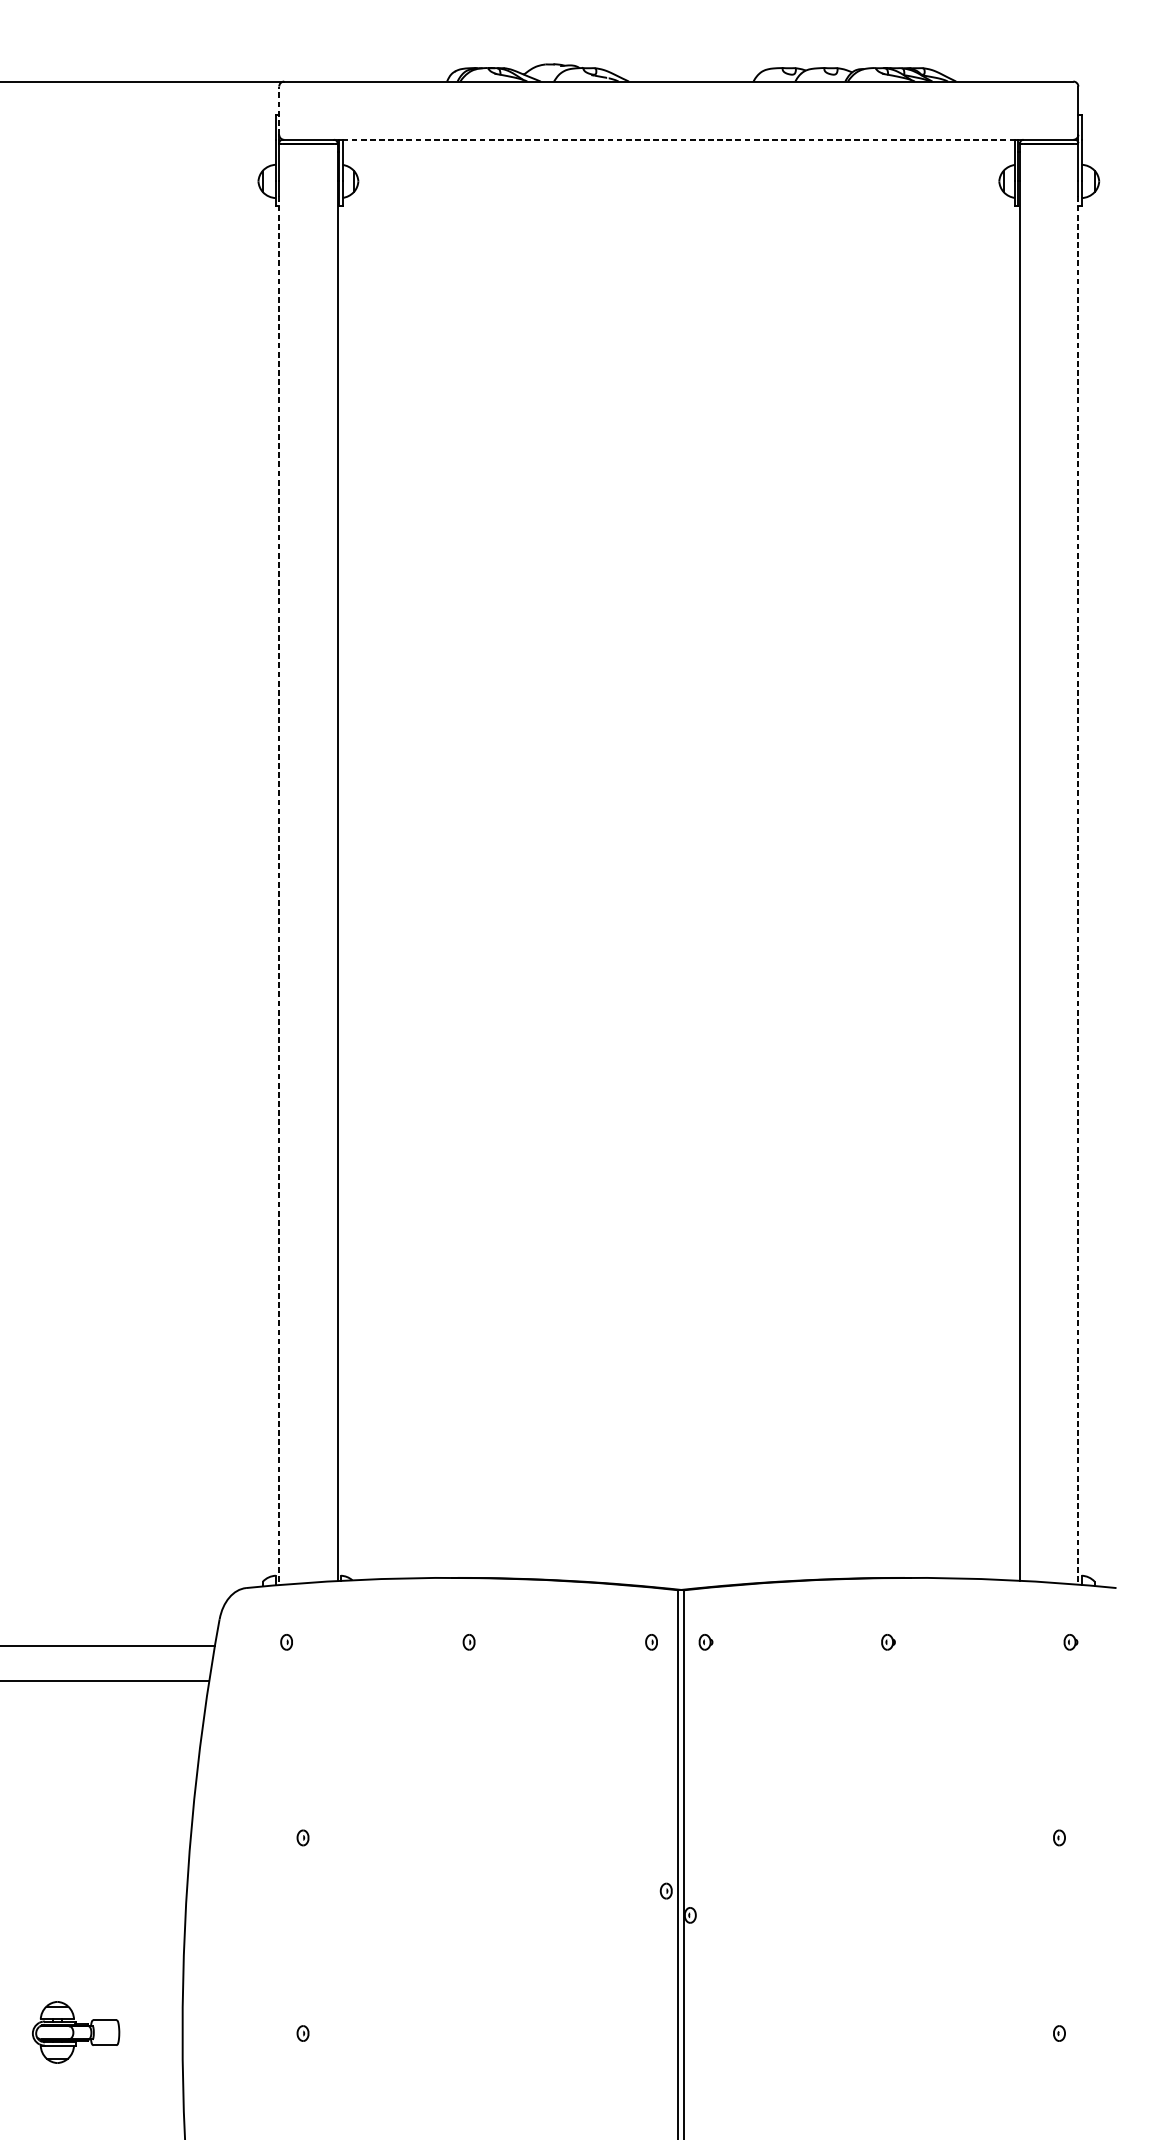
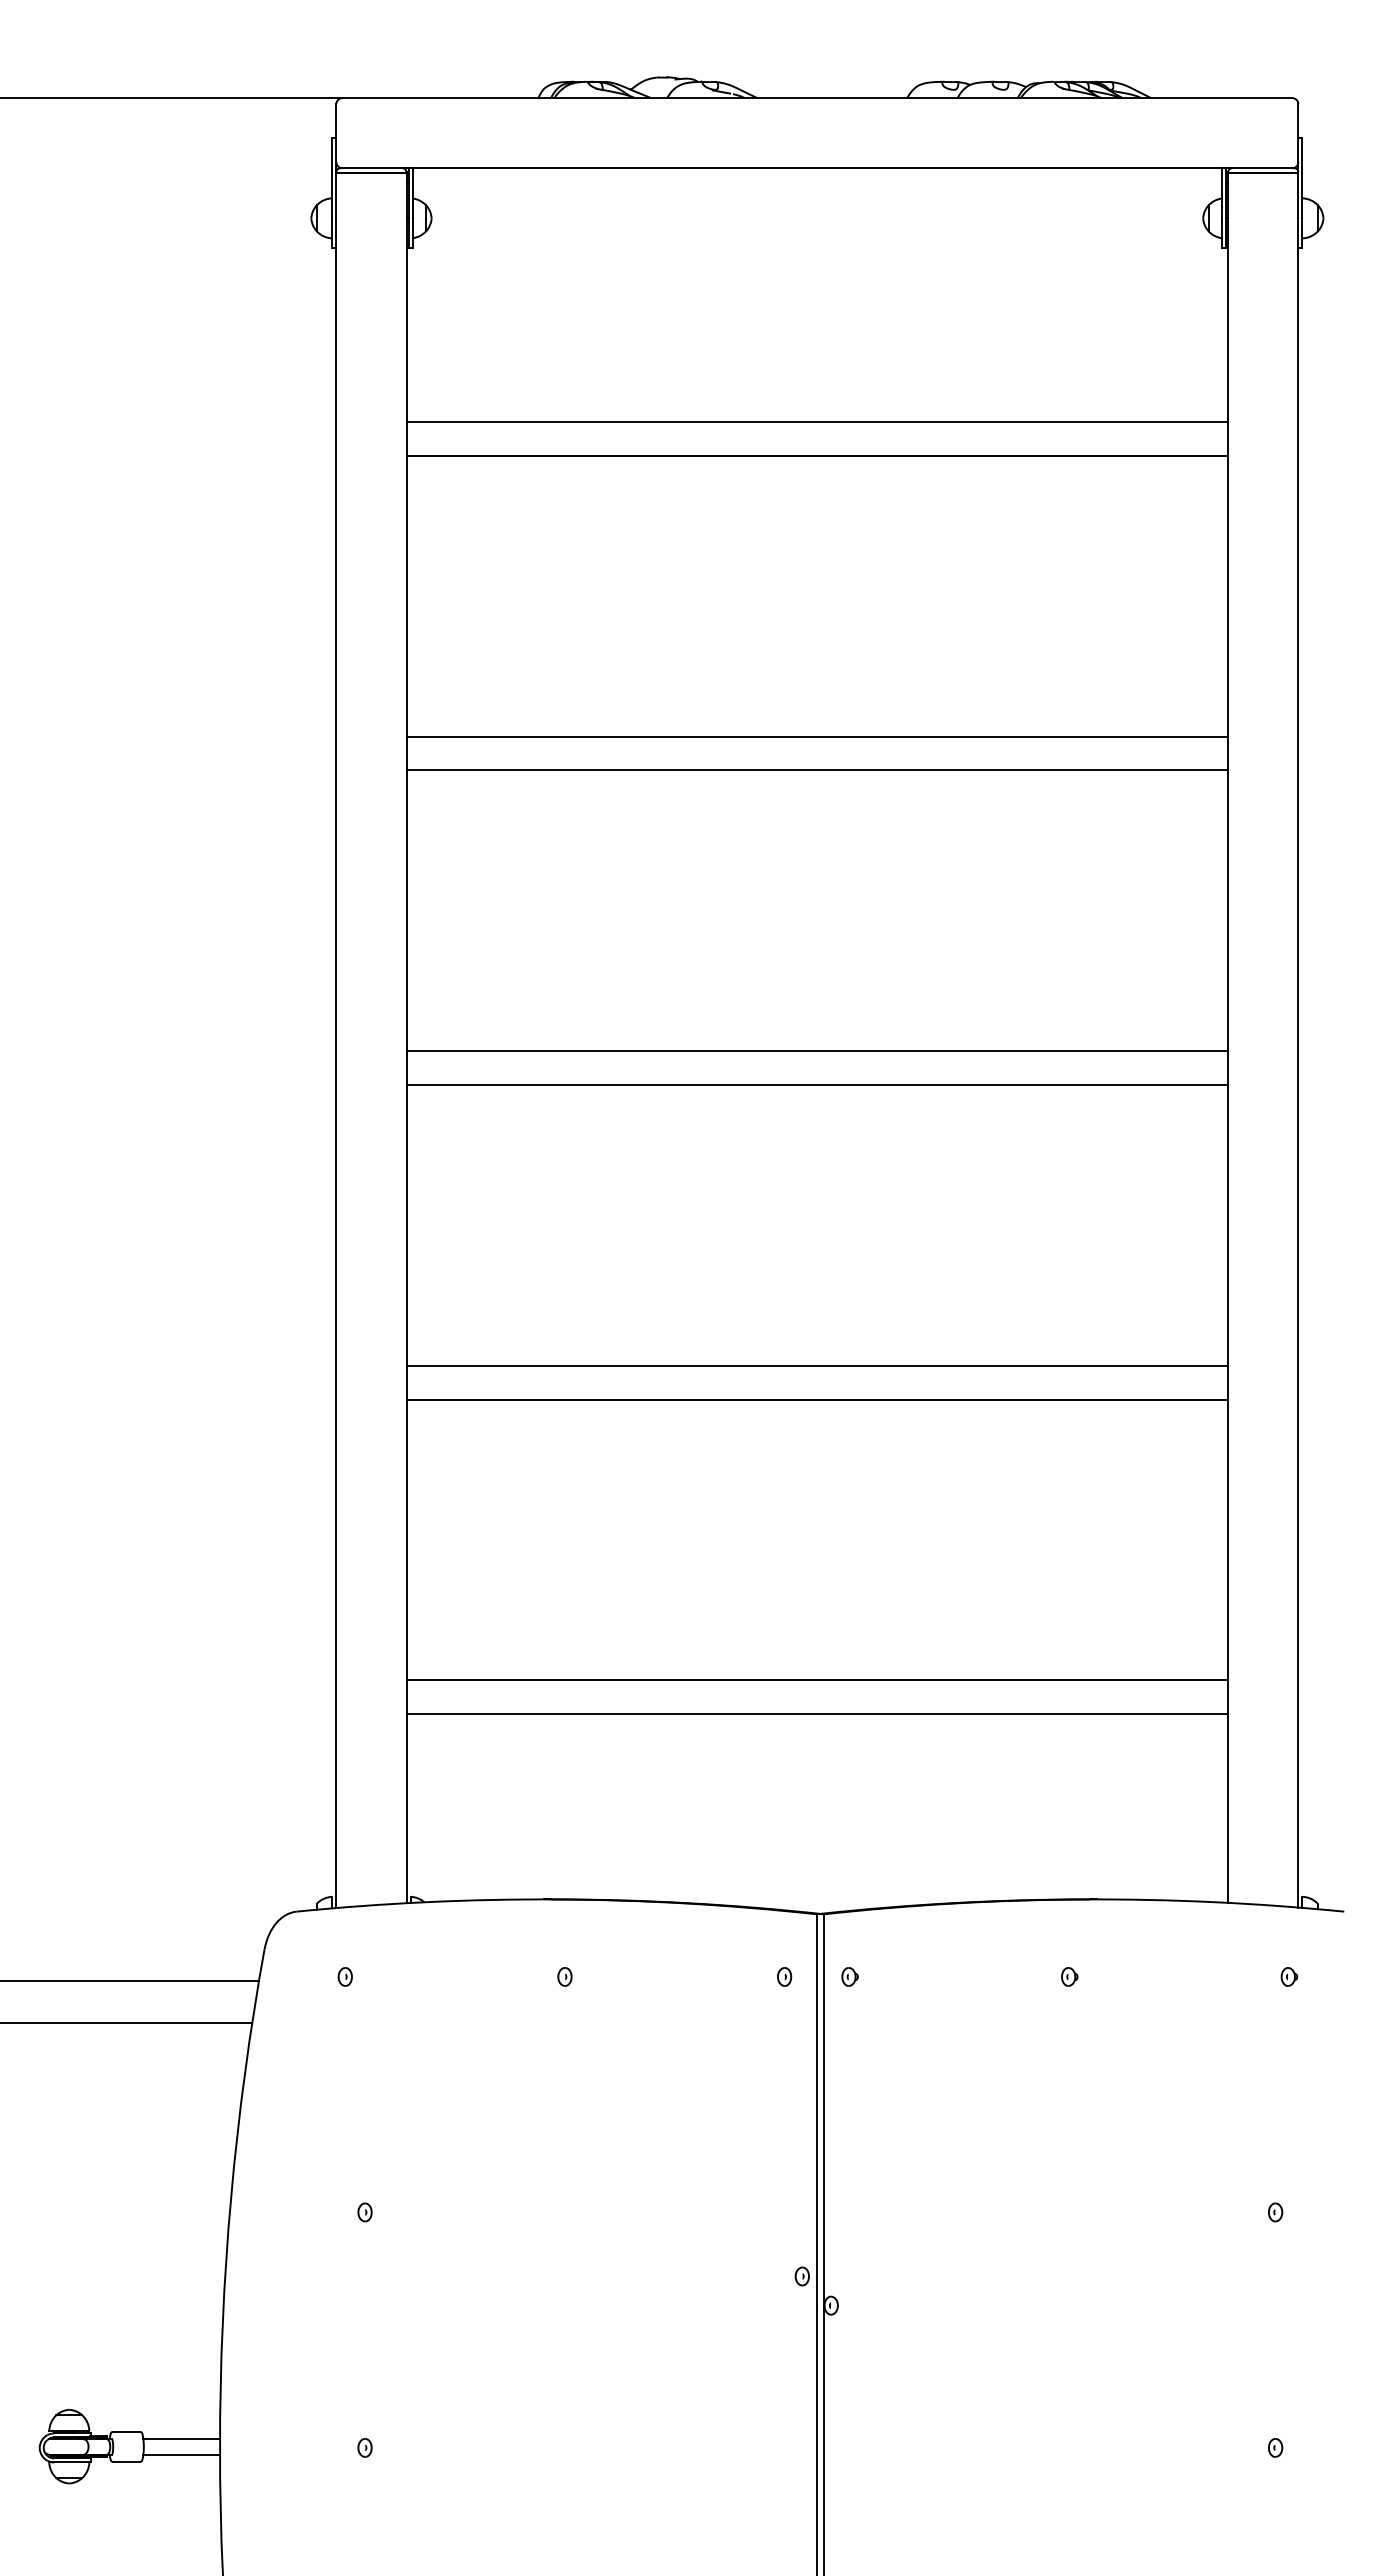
line: (279, 110) -> (336, 132), dashed -> solid
line: (678, 140) -> (817, 168), dashed -> solid
line: (678, 350) -> (817, 421), added
line: (678, 378) -> (817, 455), added
line: (678, 611) -> (817, 736), added
line: (678, 640) -> (817, 770), added
line: (678, 873) -> (817, 1051), added
line: (279, 890) -> (336, 1072), dashed -> solid
line: (1078, 890) -> (1298, 1071), dashed -> solid
line: (678, 900) -> (817, 1084), added
line: (678, 1134) -> (817, 1365), added
line: (678, 1162) -> (817, 1399), added
line: (678, 1396) -> (817, 1680), added
line: (678, 1424) -> (817, 1714), added
line: (150, 2025) -> (181, 2438), added
line: (150, 2039) -> (181, 2454), added

